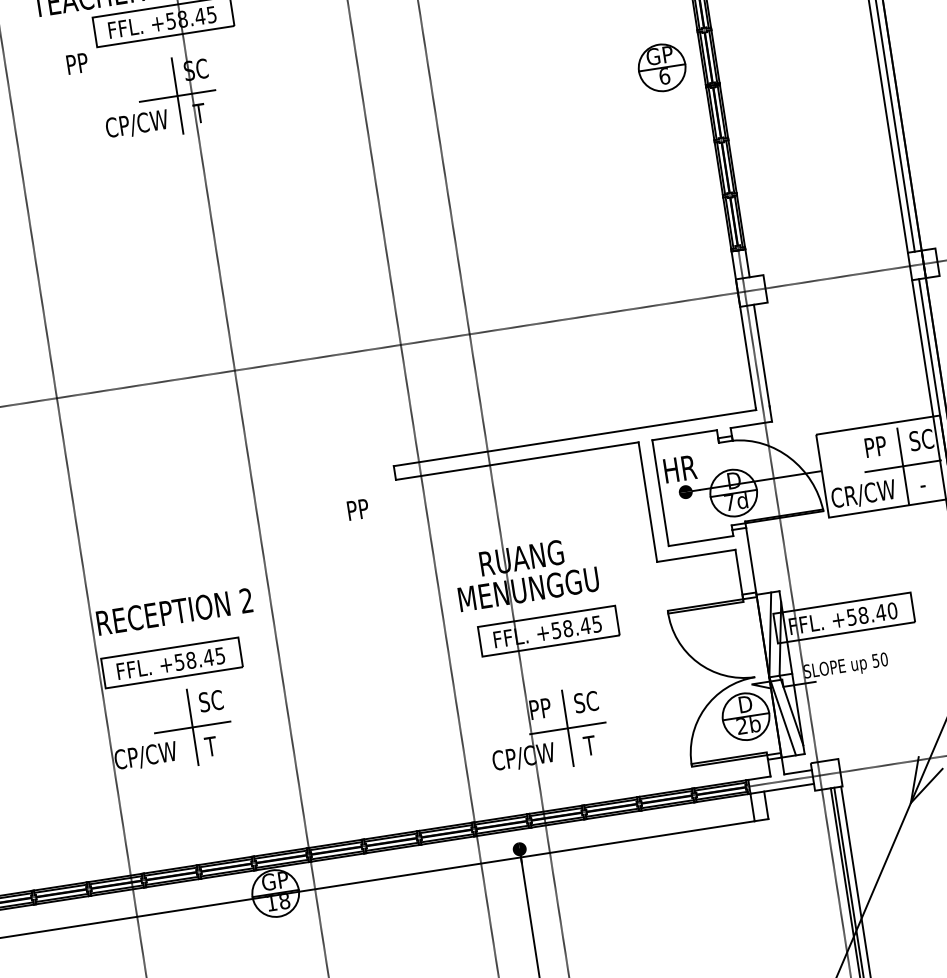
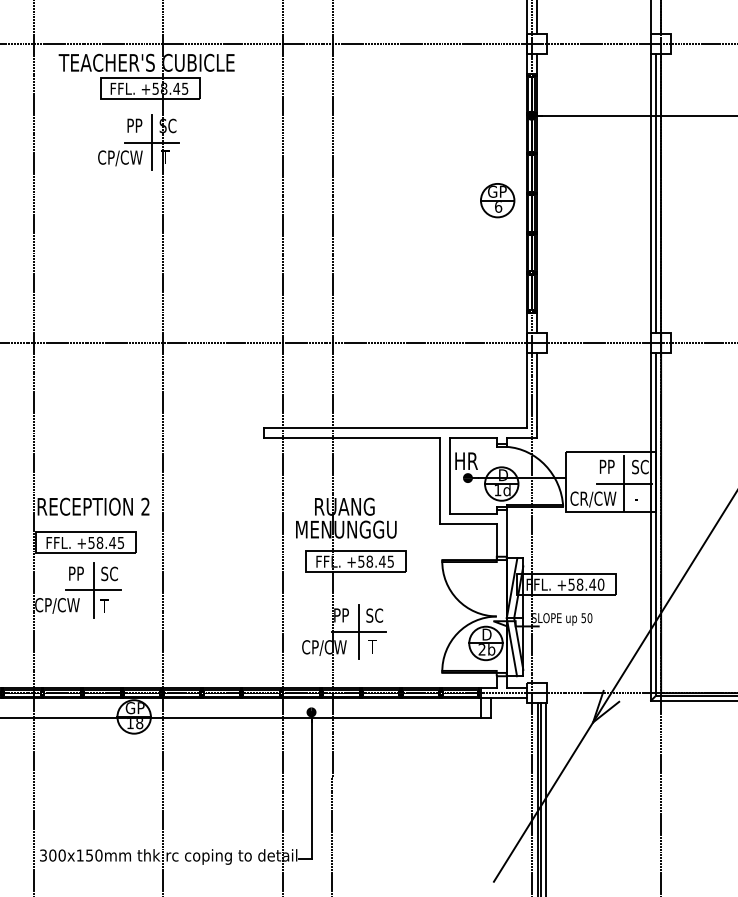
text: (76, 63) -> (134, 125), moved
part: (661, 67) -> (497, 200), moved
text: (729, 502) -> (497, 490), 7d -> 1d
text: (358, 509) -> (76, 573), moved

